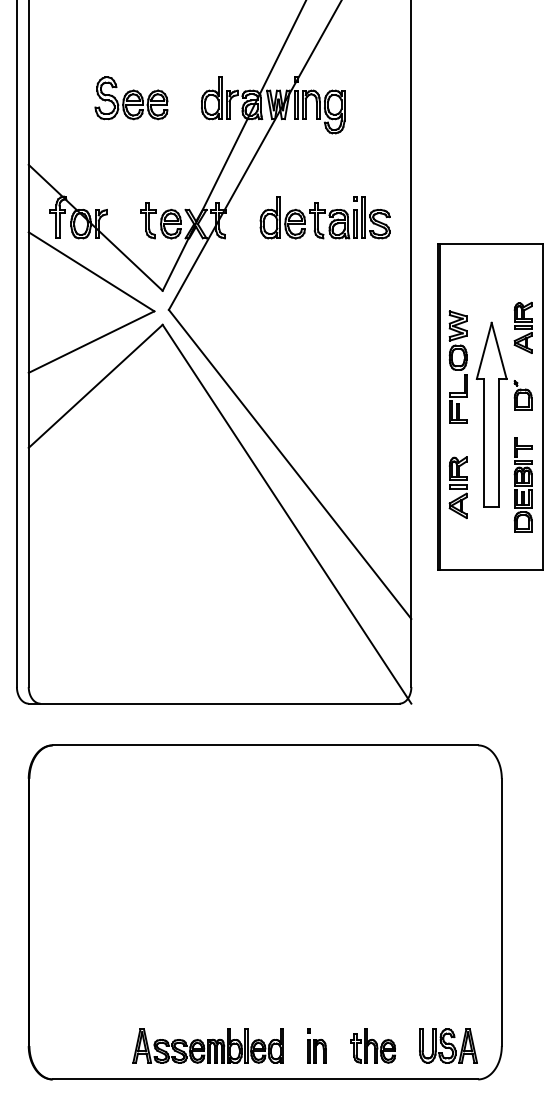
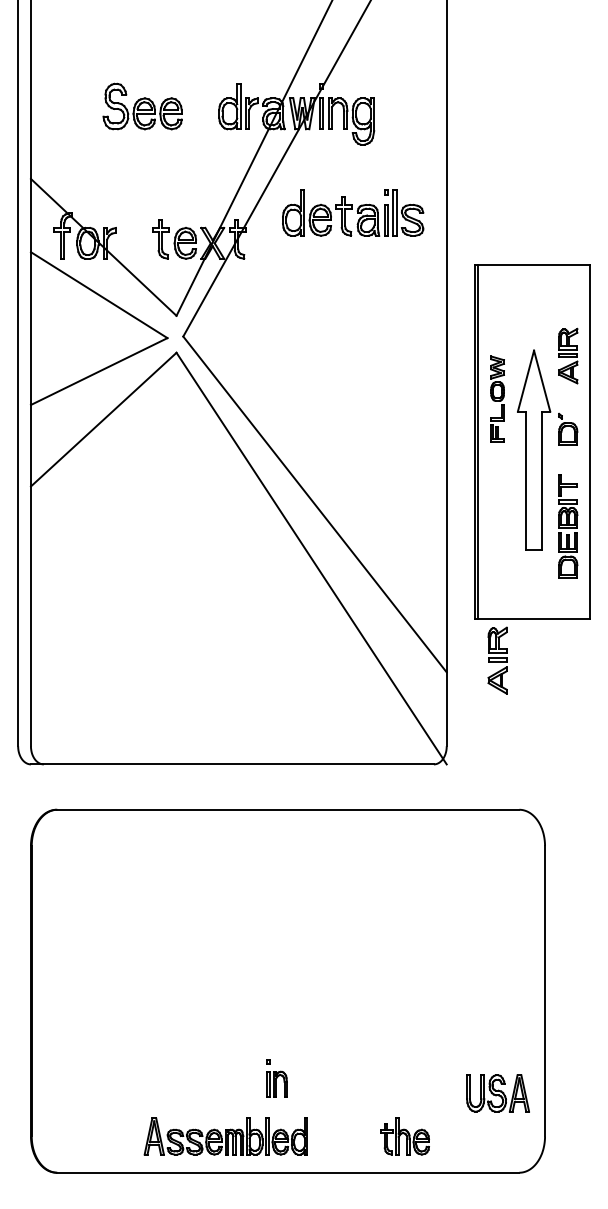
part: (325, 216) -> (353, 212), moved
part: (458, 366) -> (497, 398), size x0.7
part: (458, 487) -> (497, 660), moved
part: (316, 1046) -> (276, 1078), moved
part: (447, 1046) -> (497, 1093), moved

